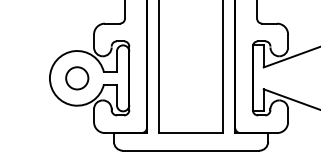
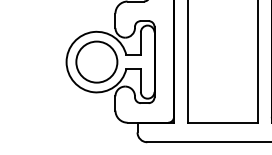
circle: (76, 77) -> (96, 61), size x1.67

